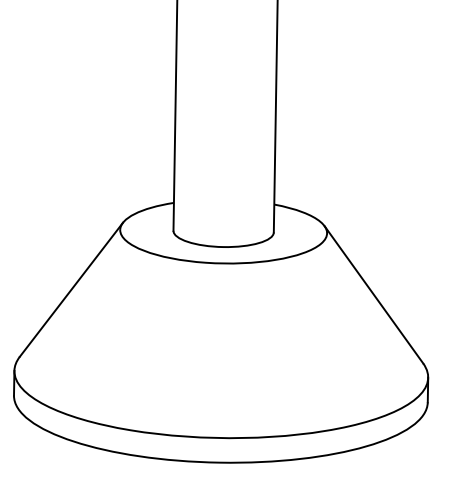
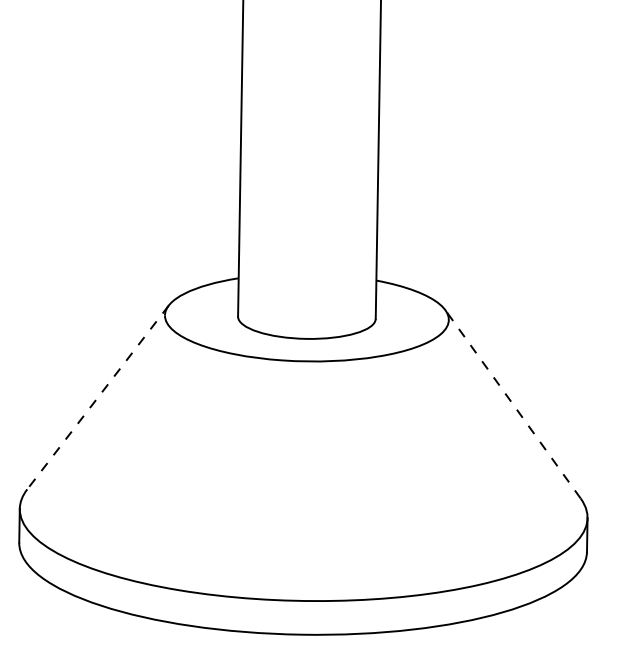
line: (71, 289) -> (98, 397), solid -> dashed
line: (374, 294) -> (513, 404), solid -> dashed

